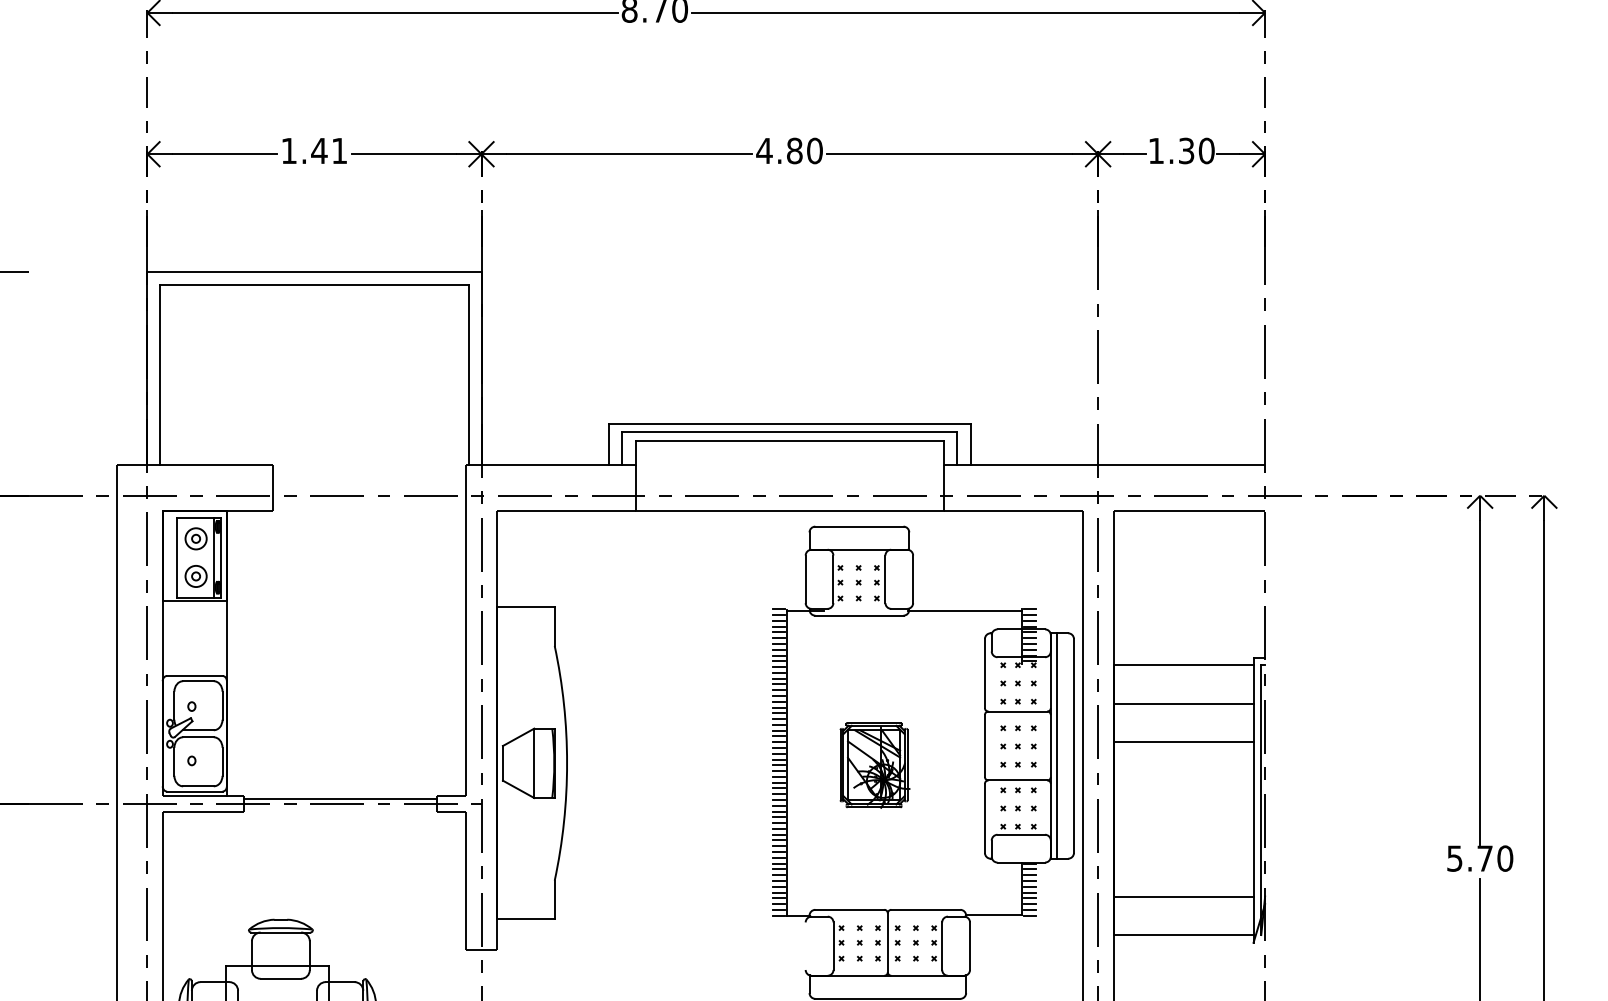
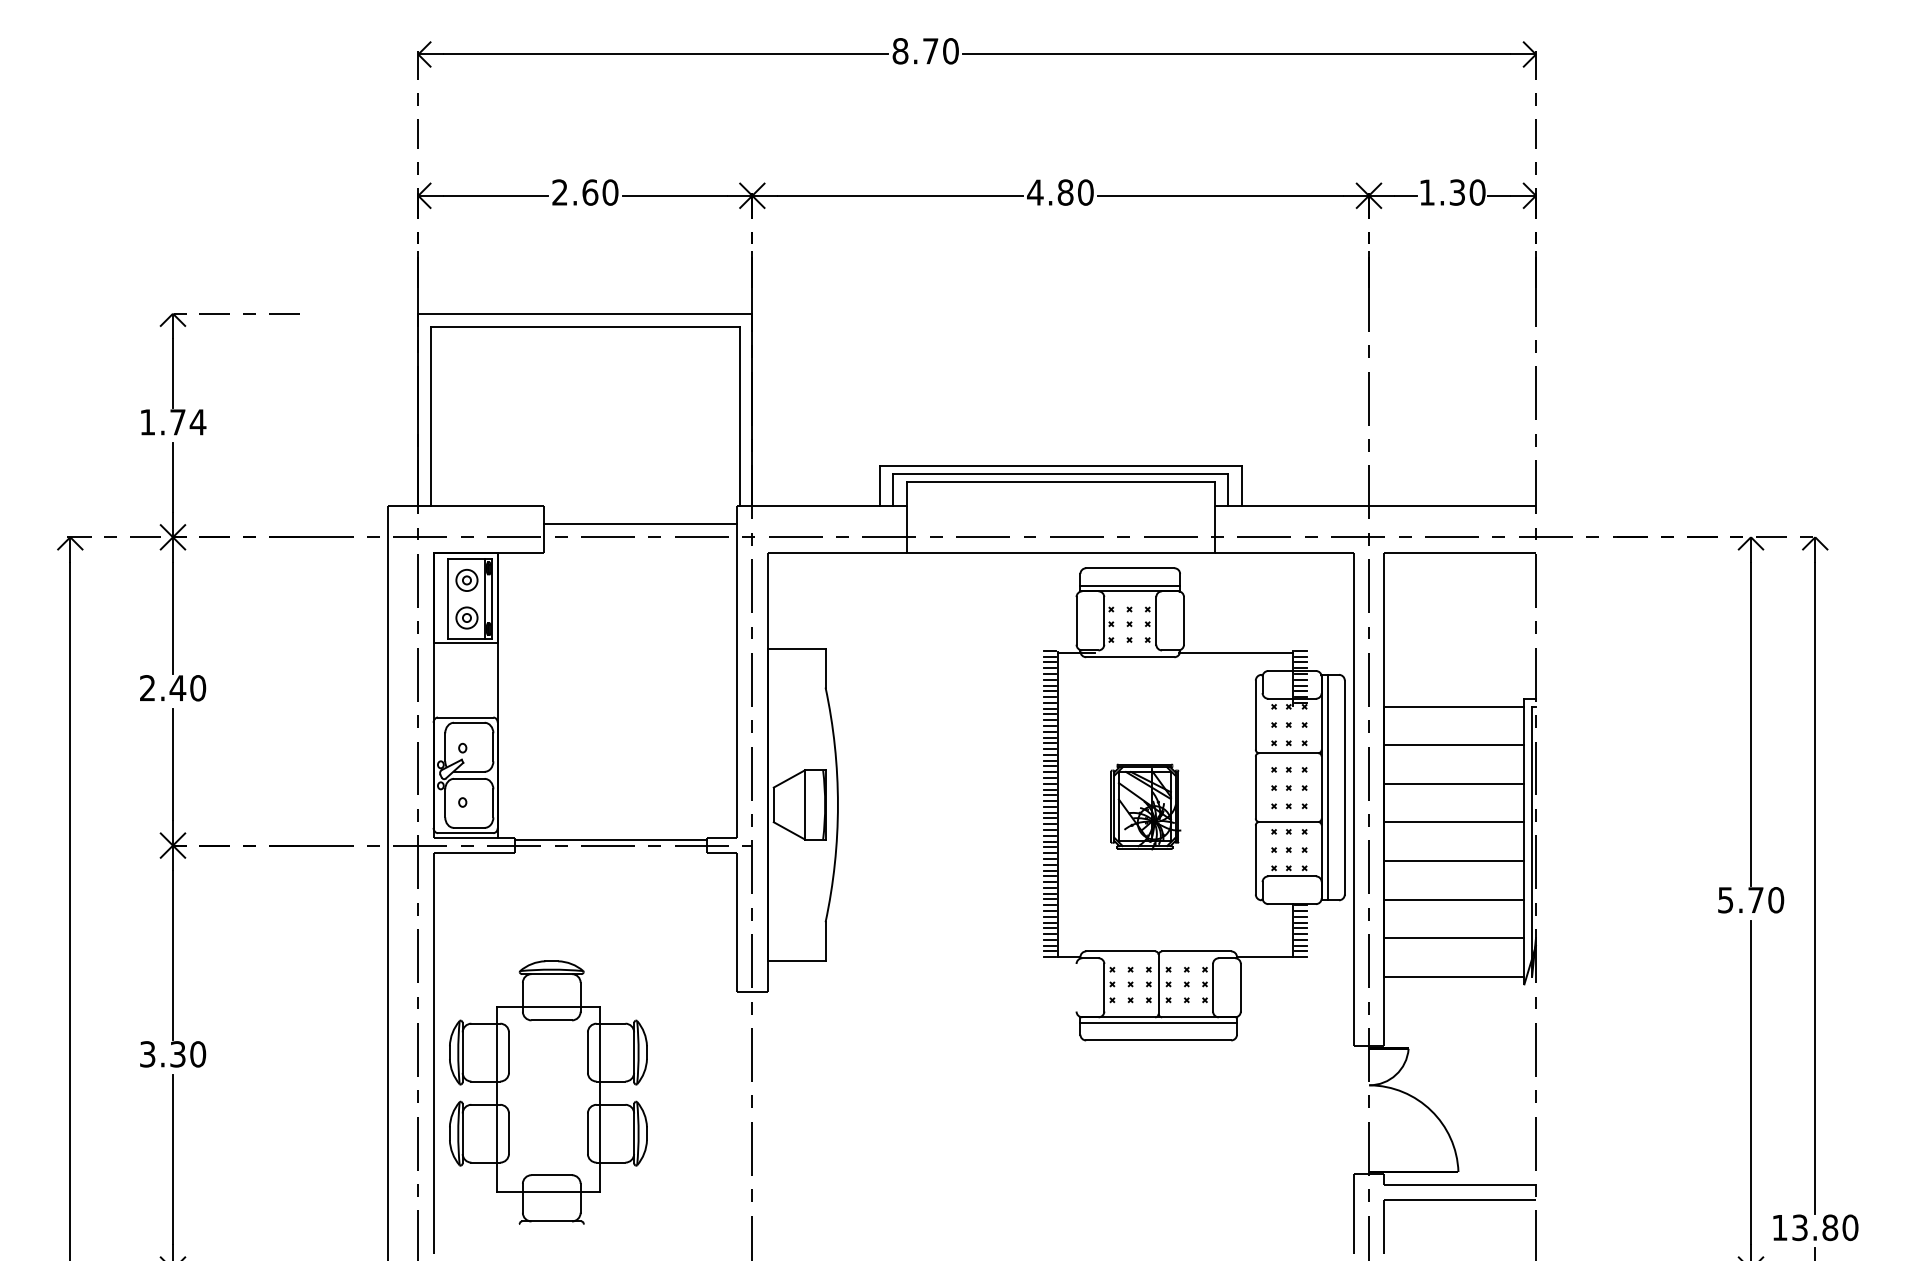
text: (314, 150) -> (585, 192), 1.41 -> 2.60
line: (369, 482) -> (640, 524), added
line: (859, 543) -> (1130, 585), added
line: (1183, 780) -> (1454, 822), added
line: (1183, 819) -> (1454, 861), added
line: (1183, 857) -> (1454, 899), added
line: (887, 981) -> (1158, 1023), added

